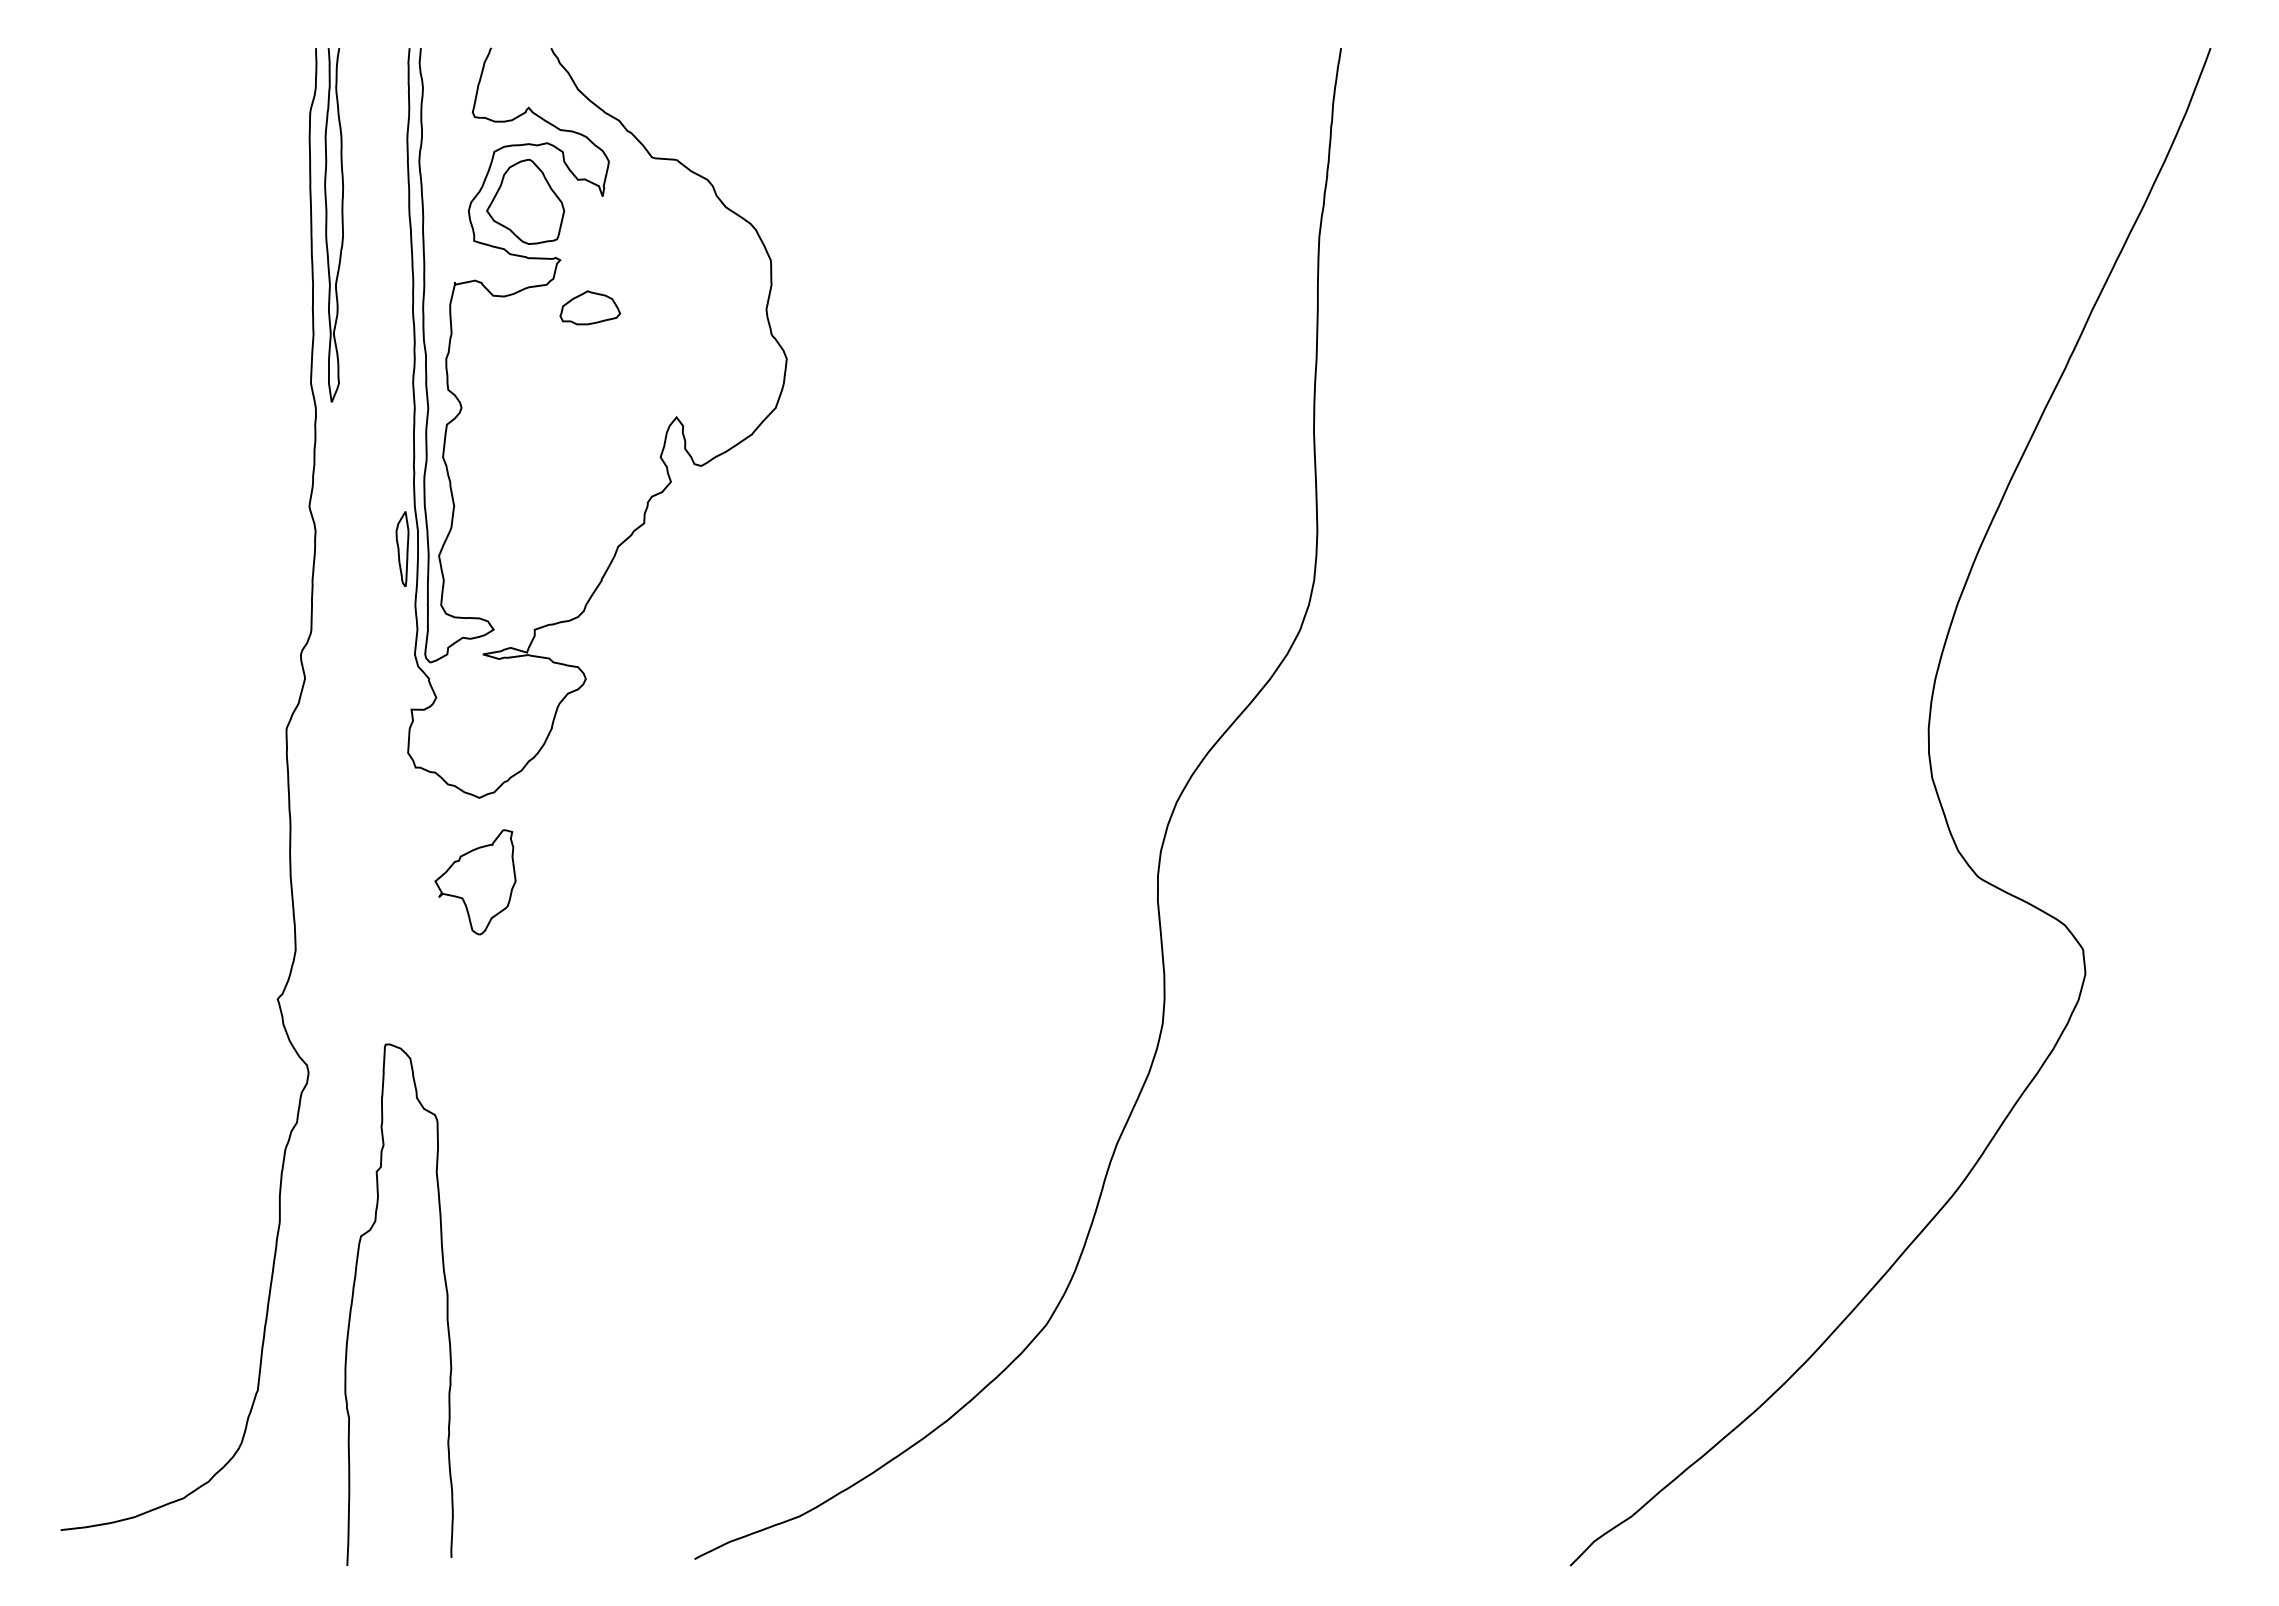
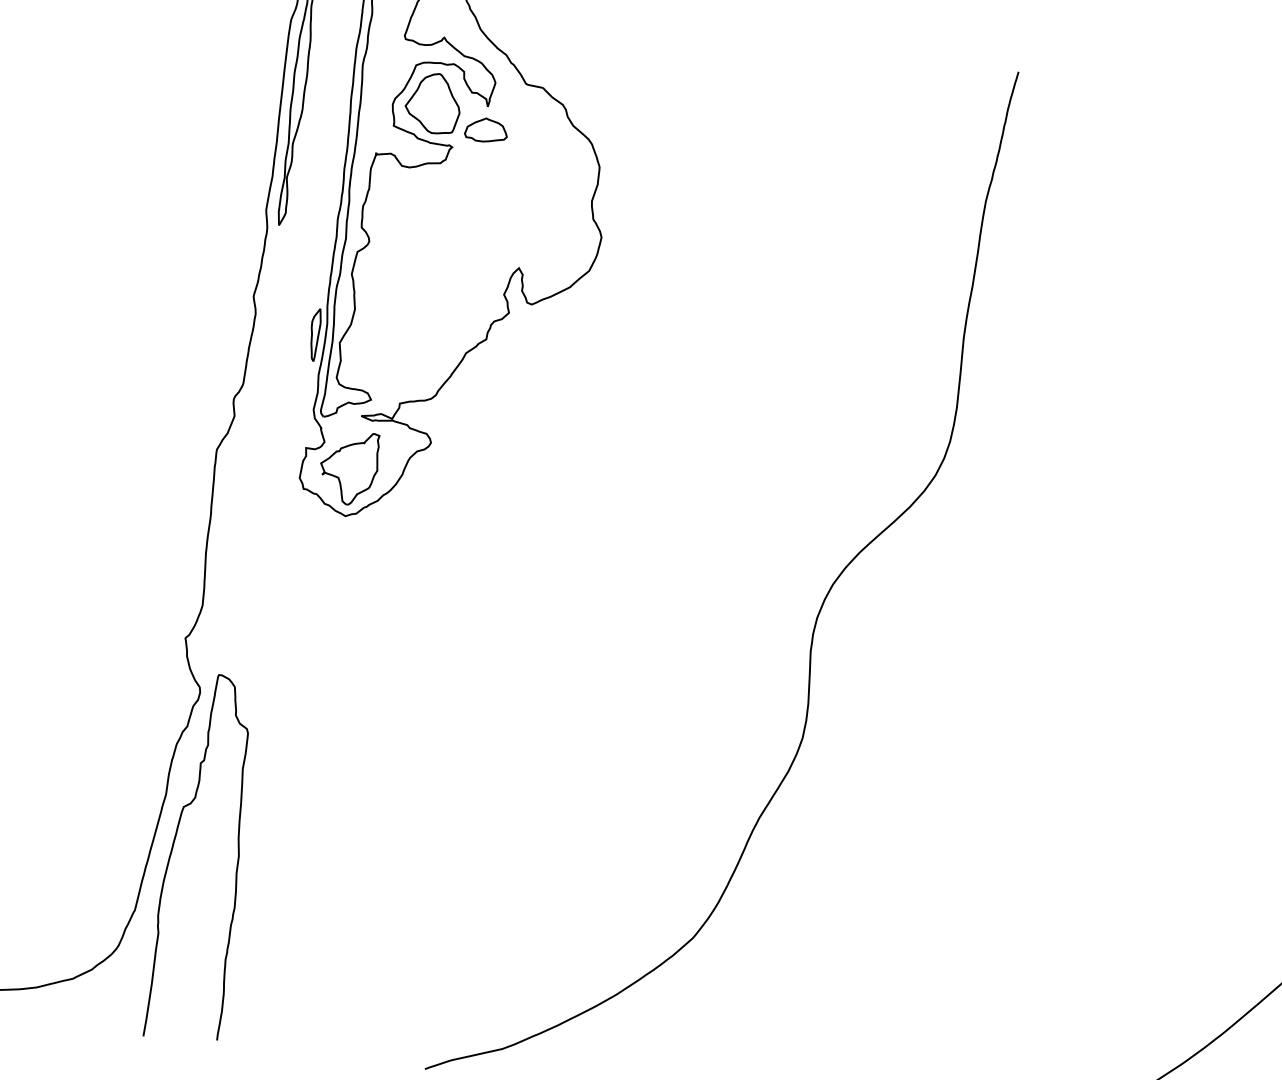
part: (590, 307) -> (486, 130), moved
part: (475, 882) -> (349, 467), moved
curve: (353, 1299) -> (172, 850), moved

